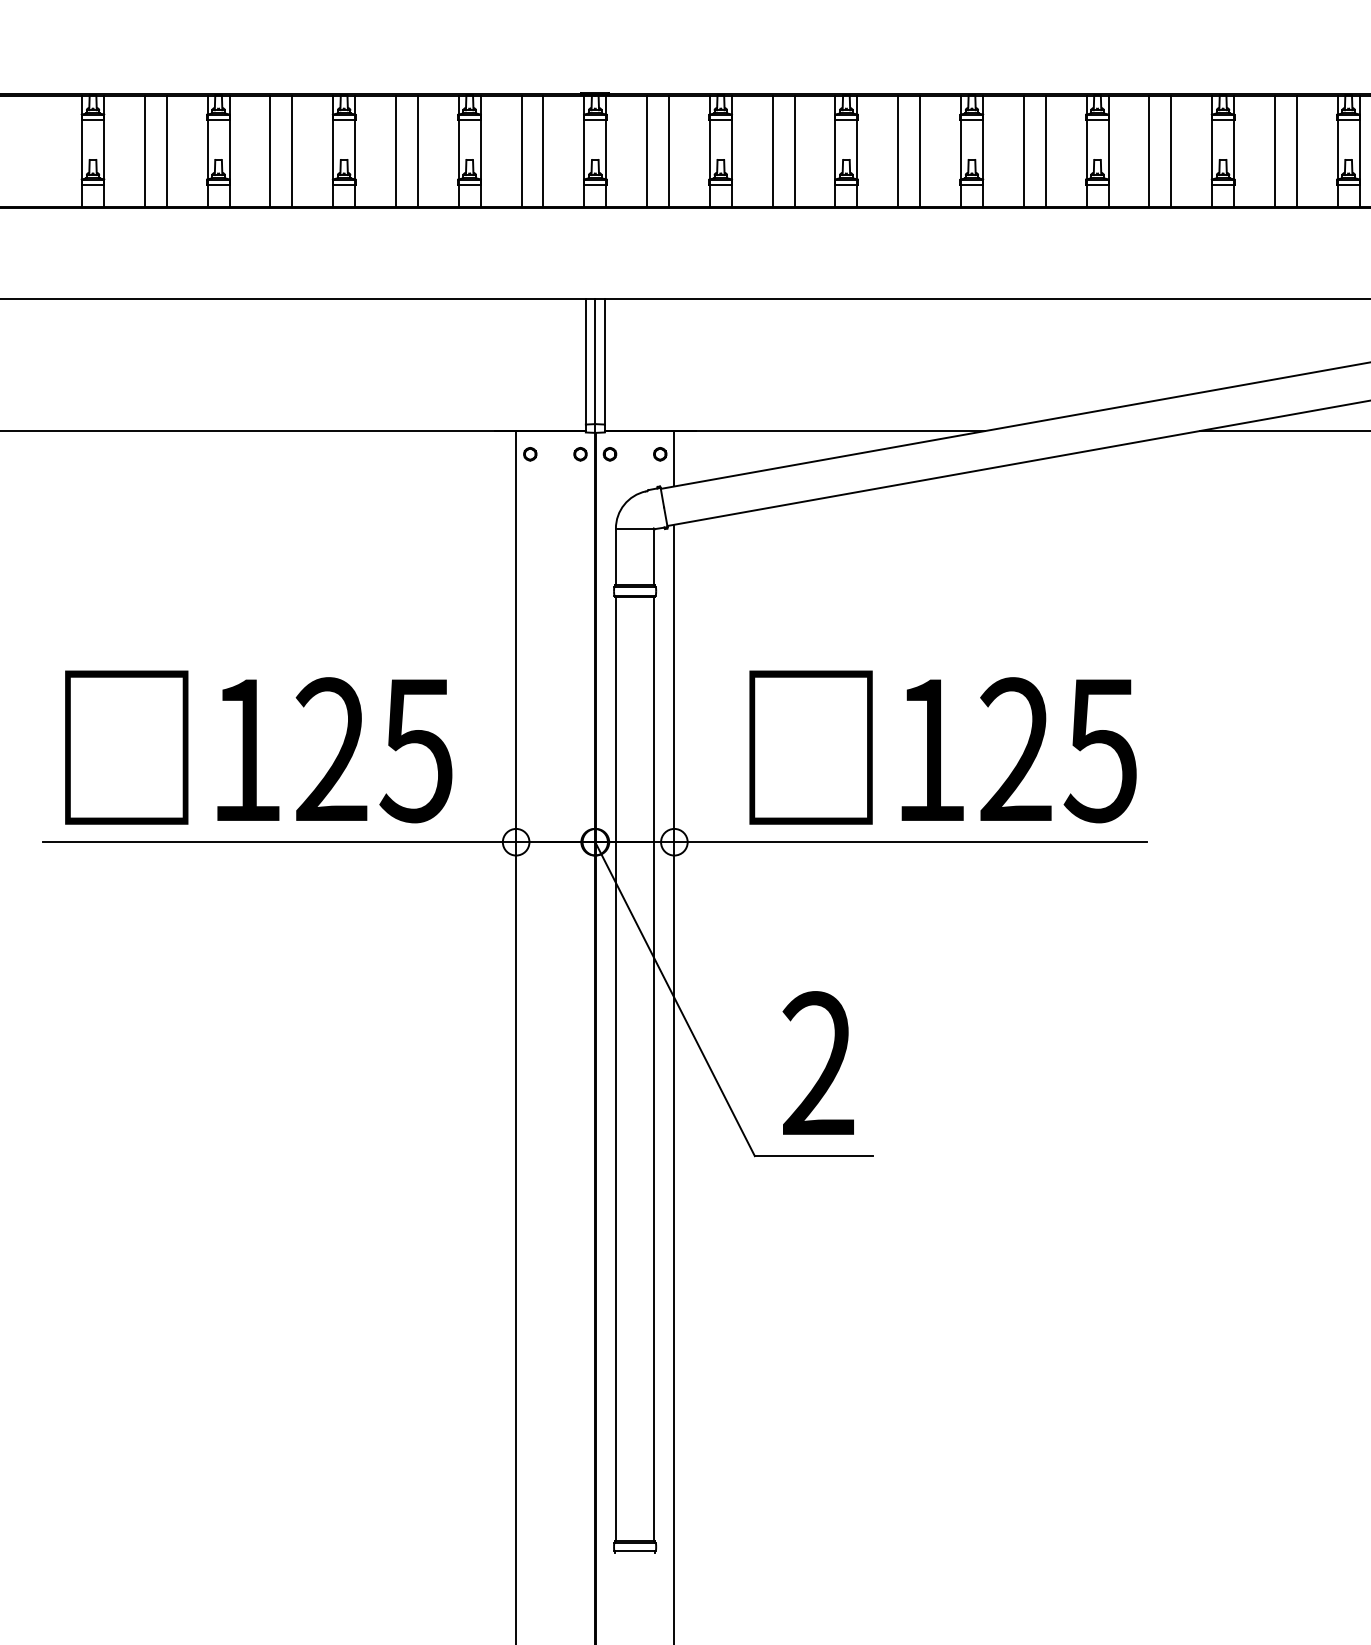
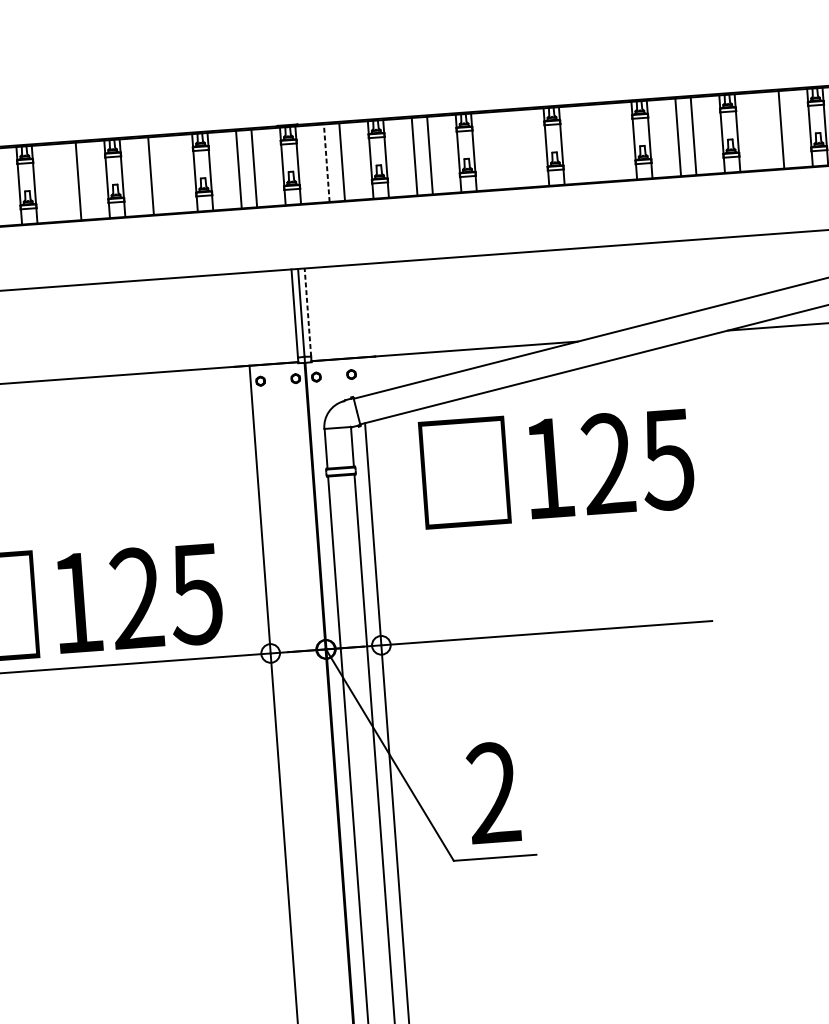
line: (270, 150) -> (63, 182), removed
line: (417, 150) -> (166, 174), removed
line: (647, 150) -> (327, 162), solid -> dashed
line: (898, 150) -> (502, 149), removed
line: (920, 150) -> (518, 148), removed
line: (1023, 150) -> (590, 143), removed
line: (1045, 150) -> (605, 142), removed
line: (1274, 150) -> (765, 130), removed
line: (604, 361) -> (307, 312), solid -> dashed
line: (674, 458) -> (361, 376), removed
text: (942, 747) -> (556, 465), moved

